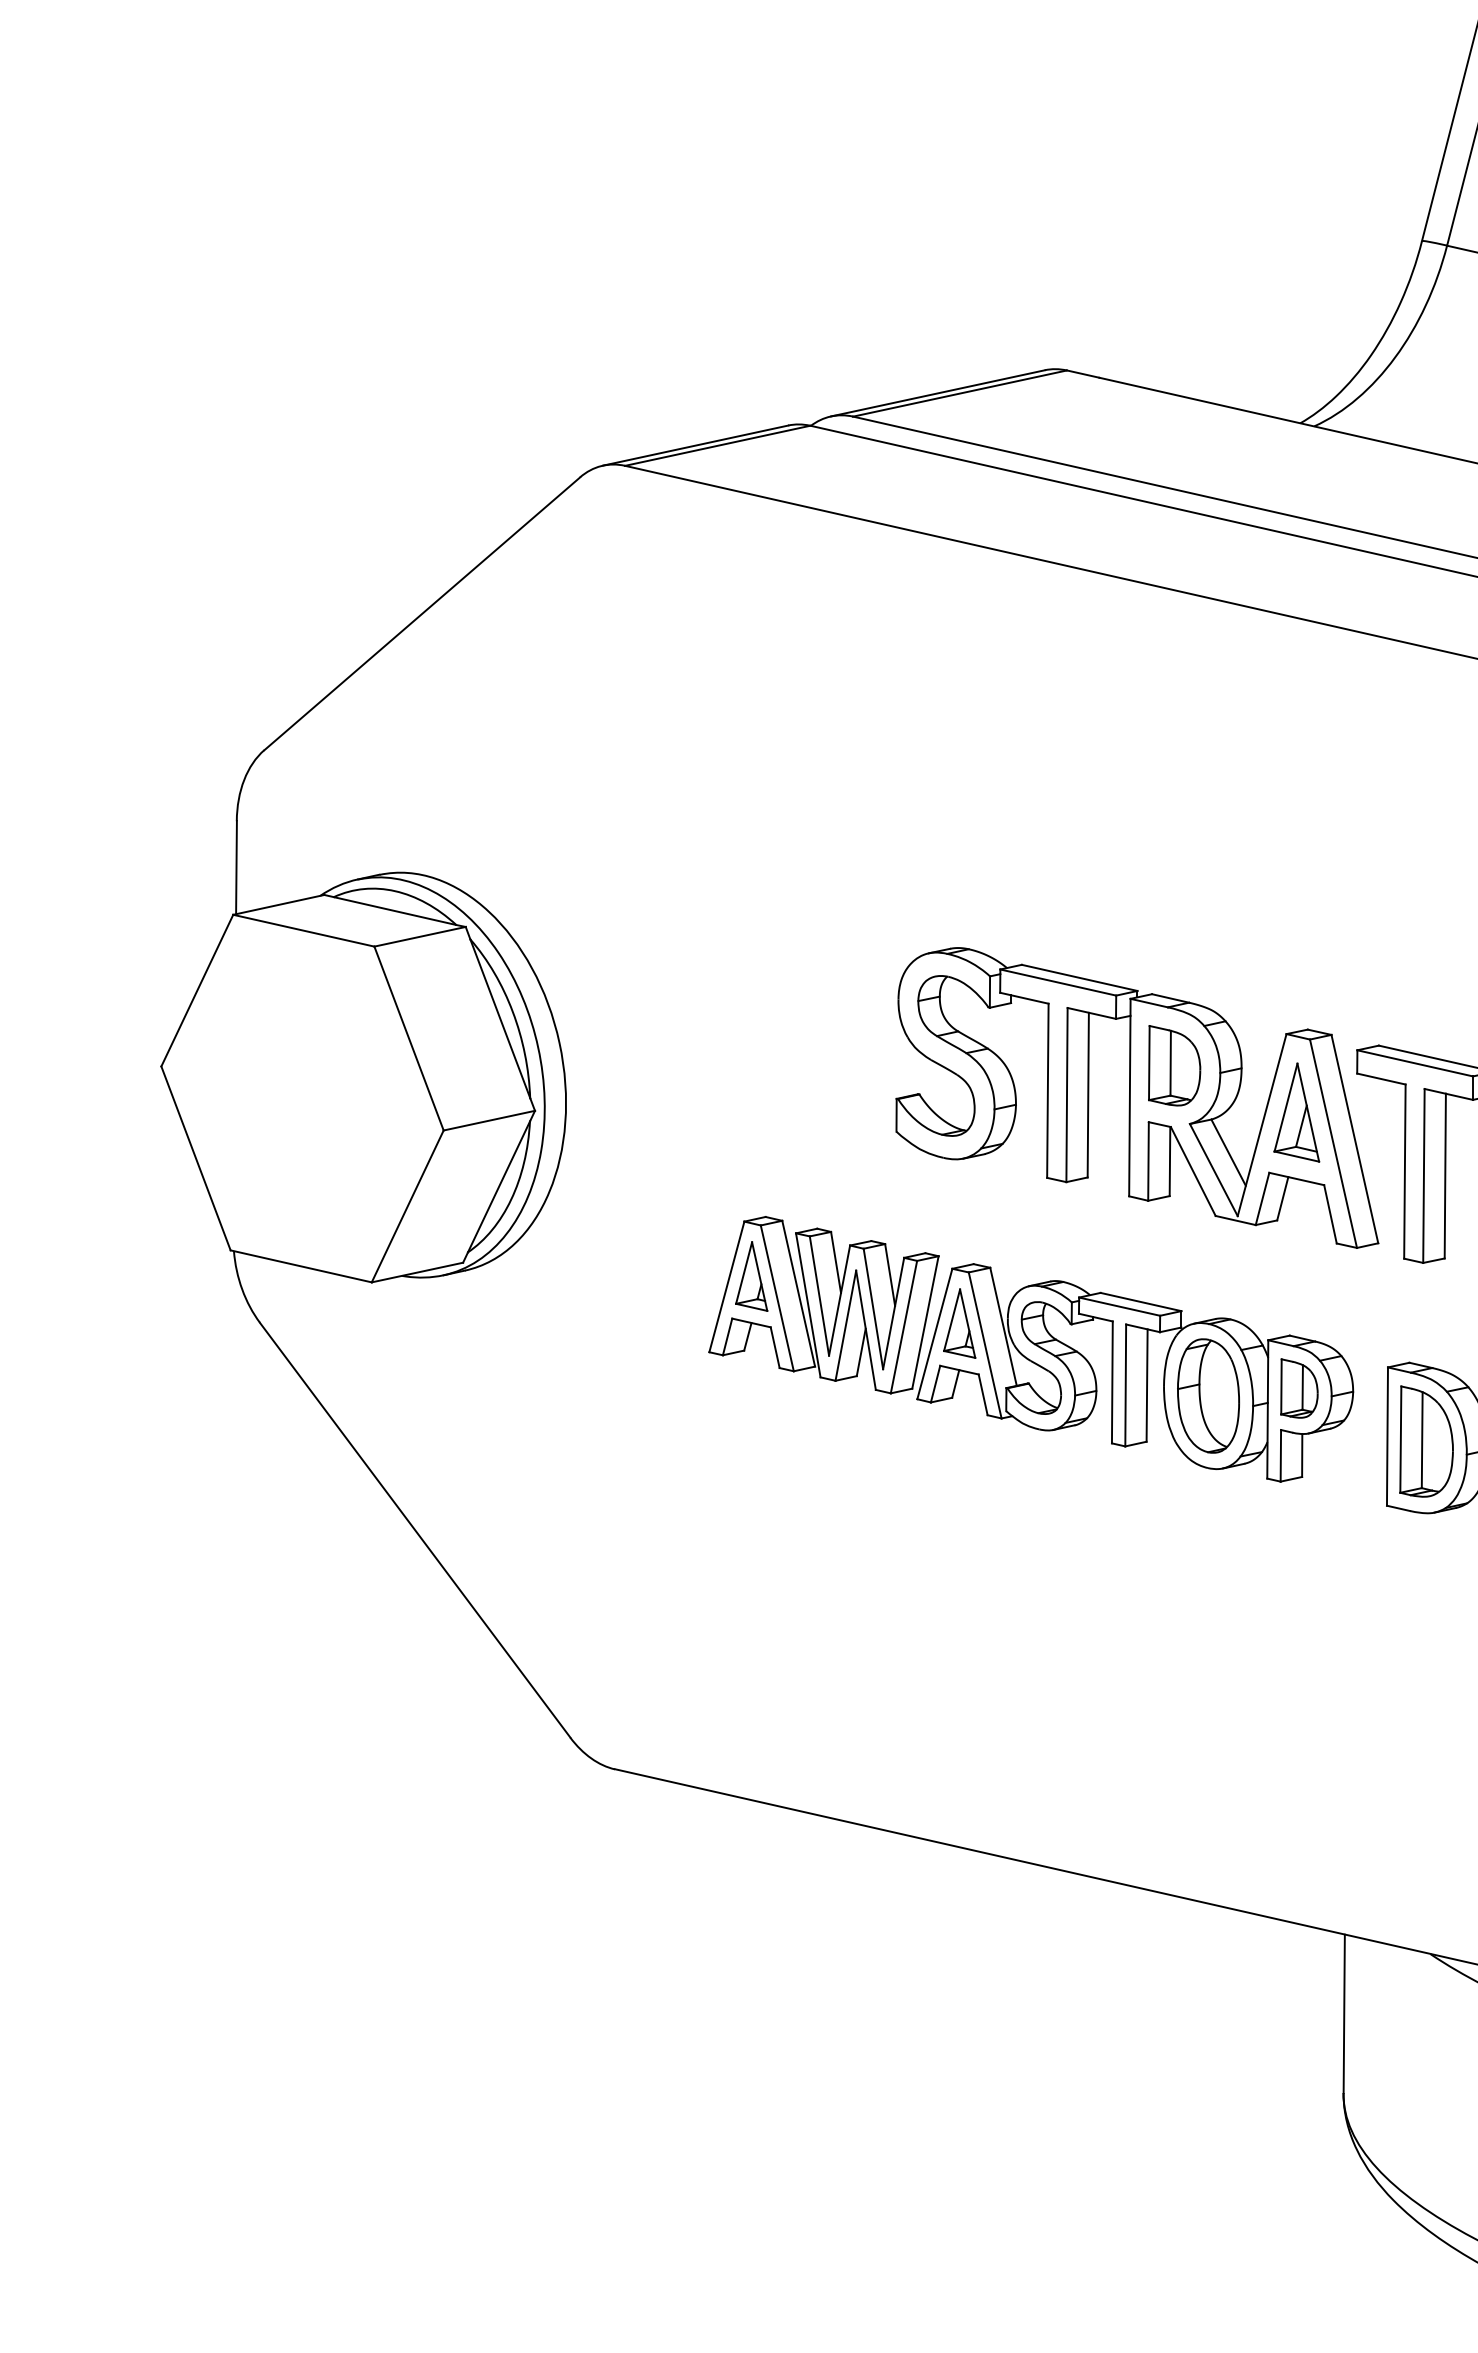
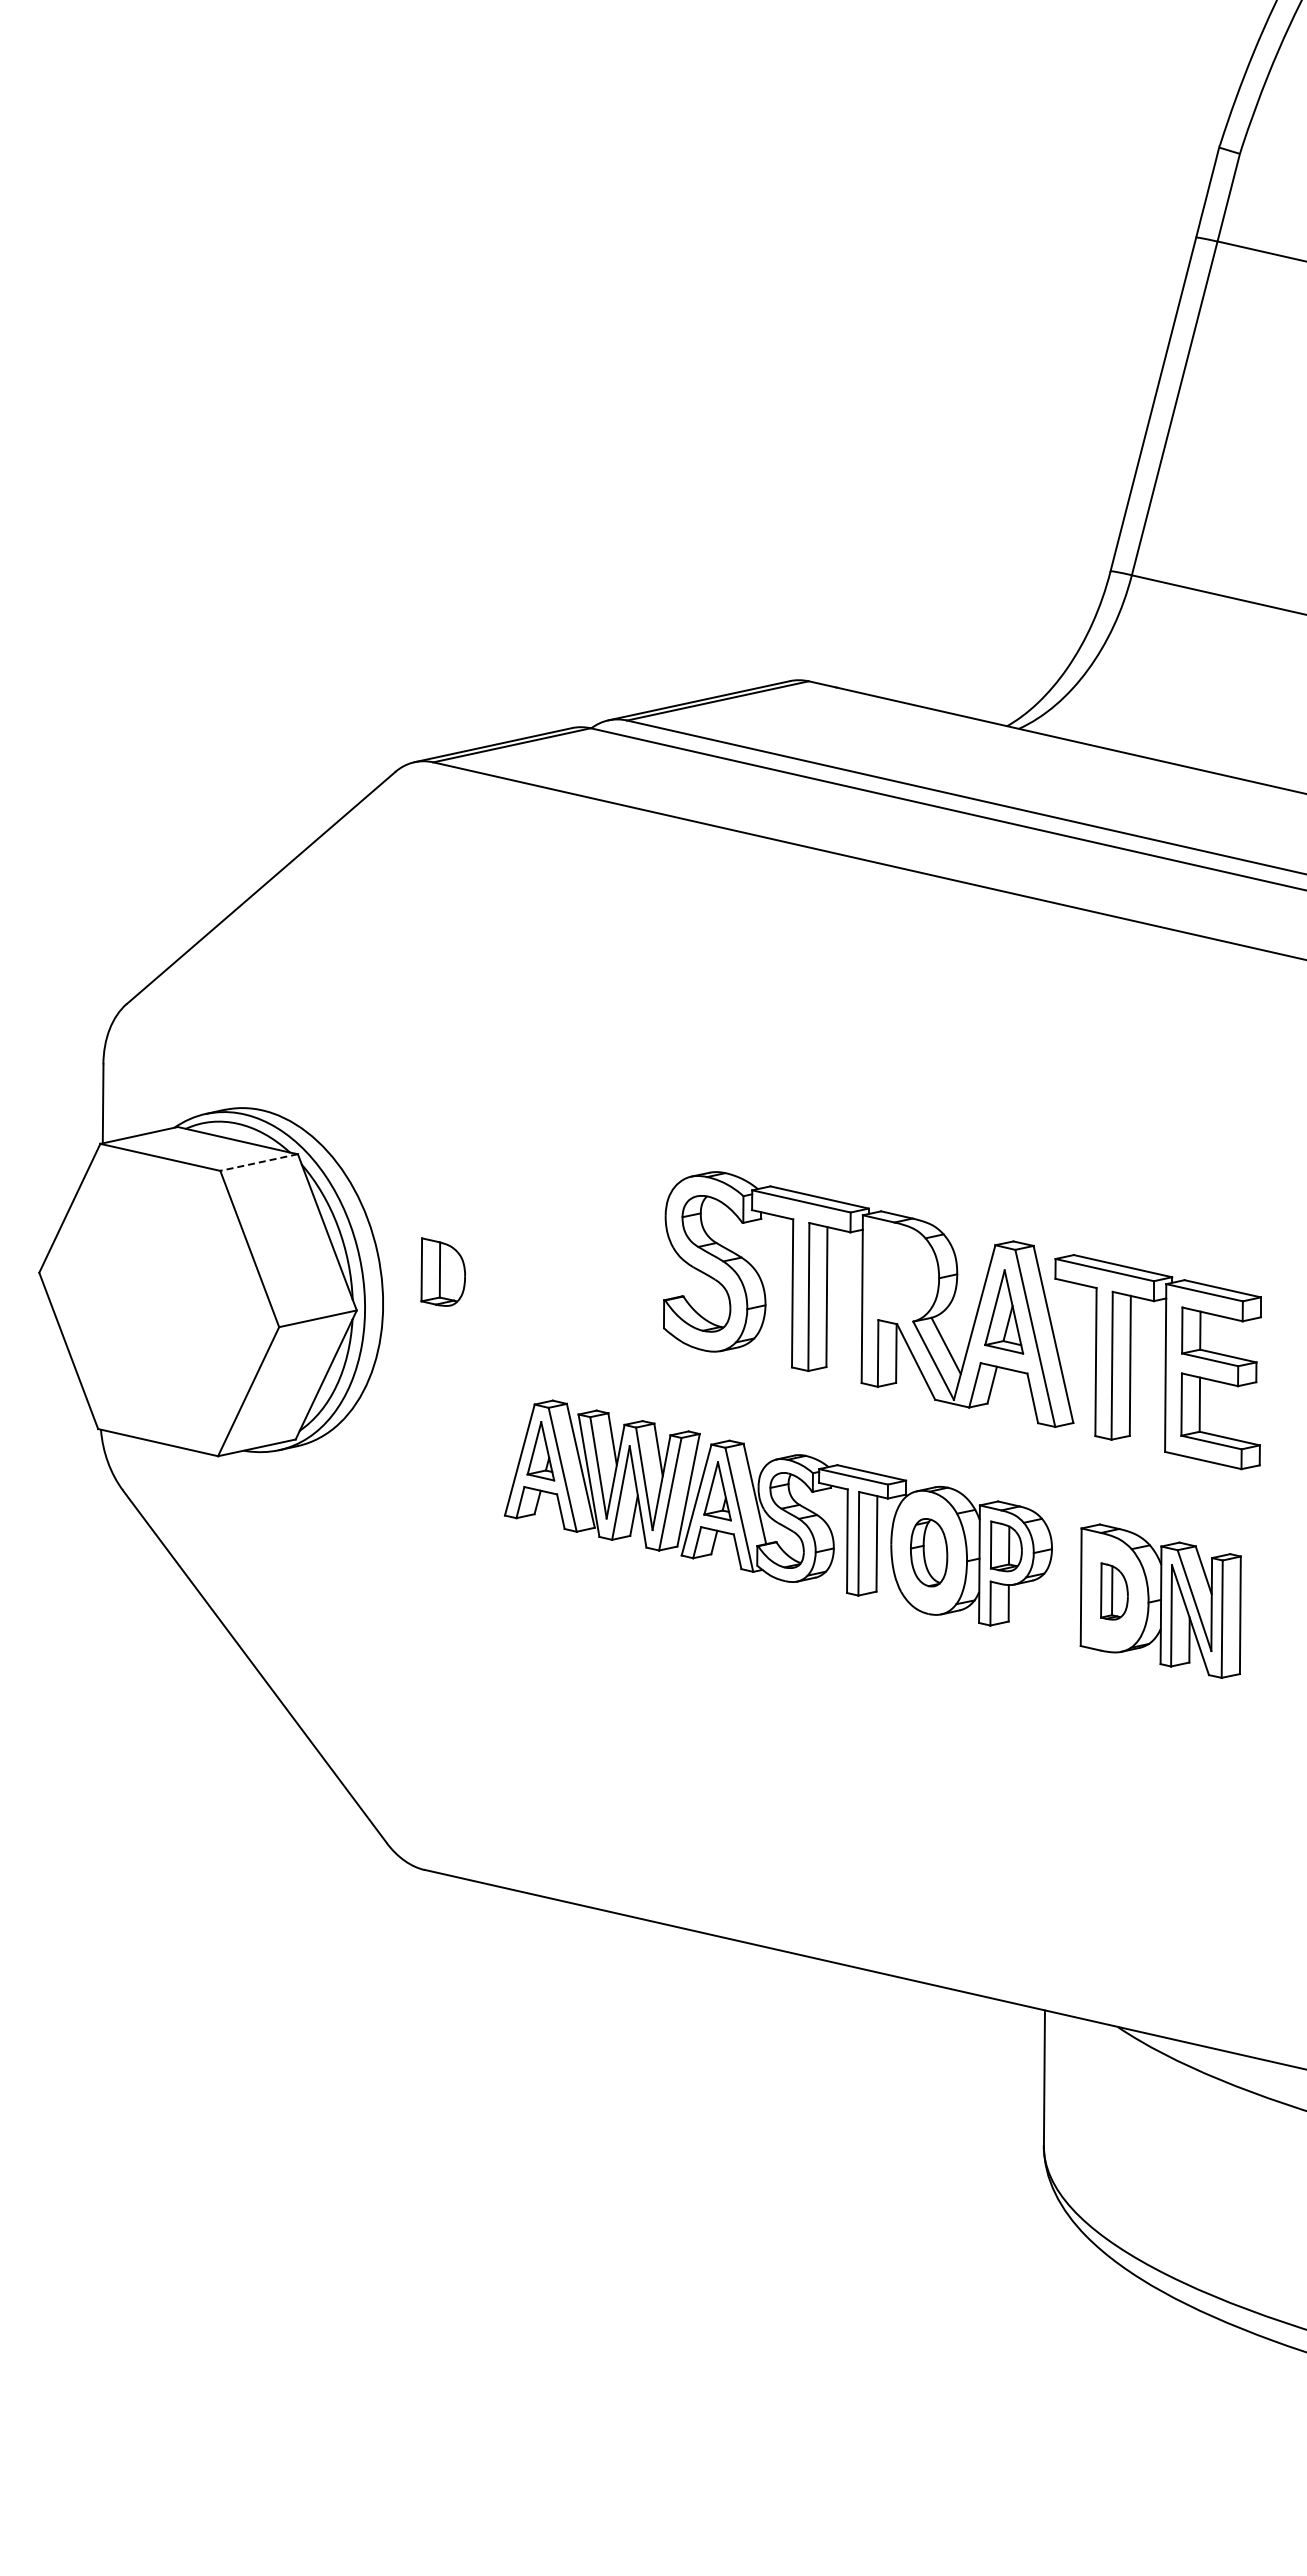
line: (420, 936) -> (259, 1162), solid -> dashed
part: (1173, 1064) -> (442, 1271), moved
part: (1207, 1395) -> (928, 1552), size x0.7
part: (1426, 1441) -> (1114, 1591), size x0.6

